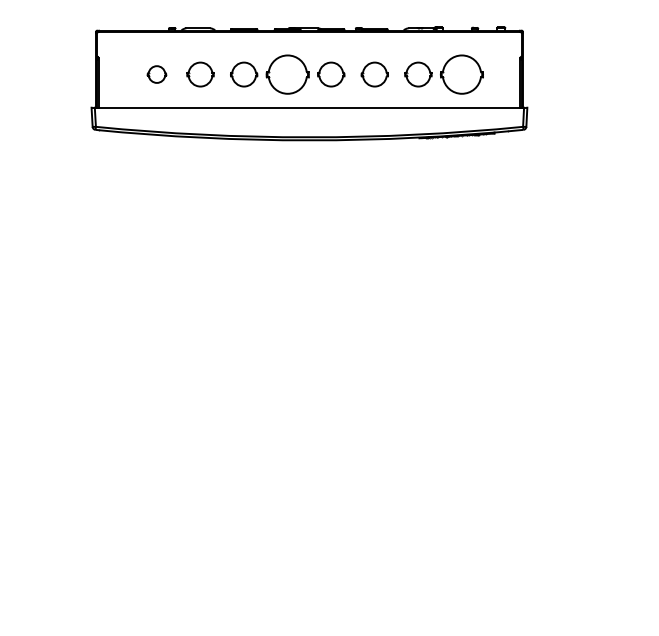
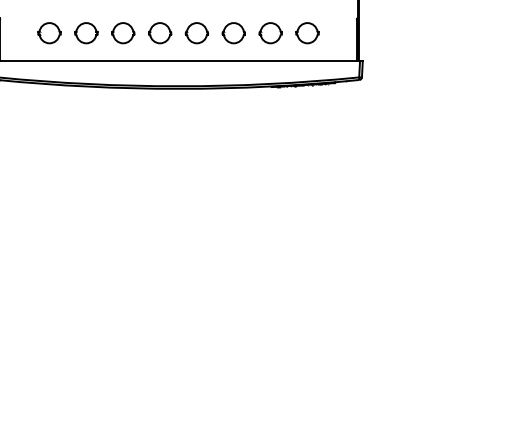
part: (156, 74) -> (49, 33), size x1.43
part: (287, 74) -> (159, 33), size x0.62
part: (461, 74) -> (307, 33), size x0.62

